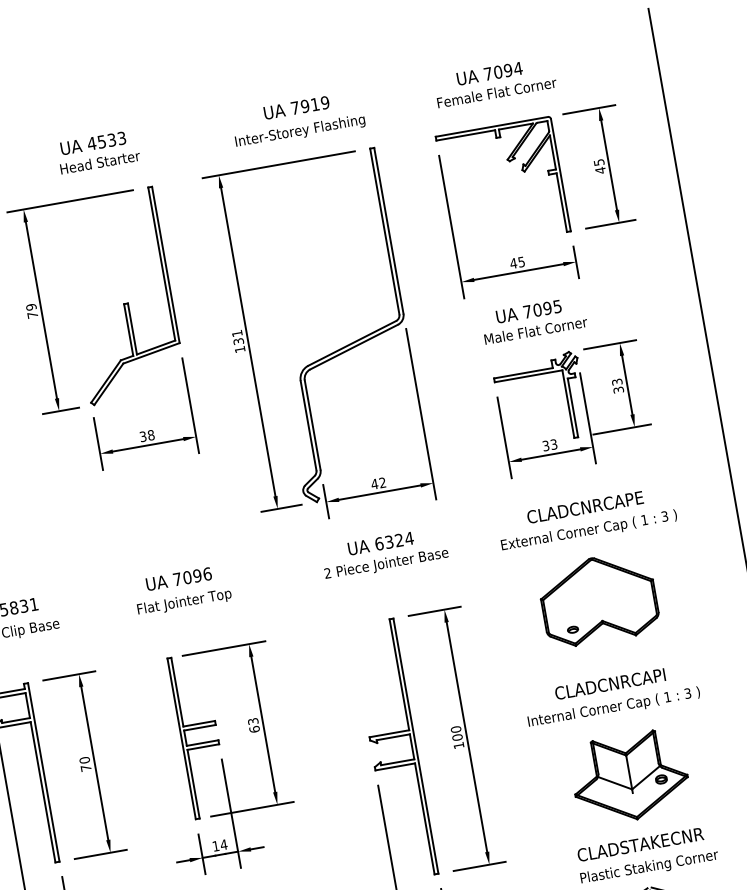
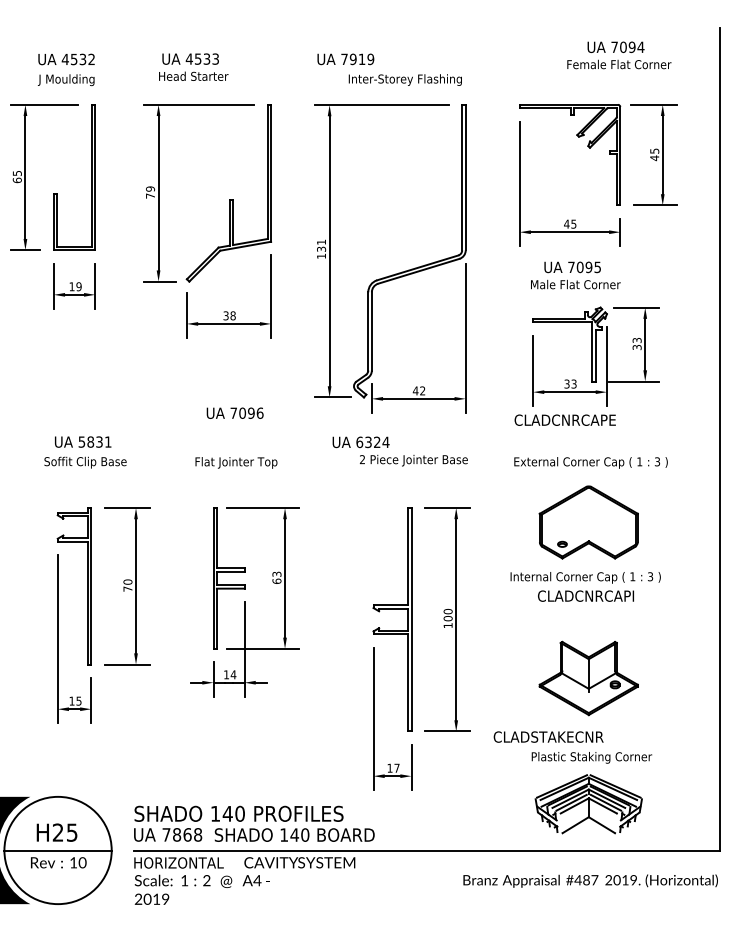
text: (495, 82) -> (619, 55), moved
text: (296, 108) -> (345, 59), moved
text: (98, 151) -> (193, 66), moved
text: (584, 506) -> (564, 419), moved
text: (380, 543) -> (360, 442), moved
text: (178, 578) -> (234, 412), moved
text: (613, 707) -> (585, 577), moved
text: (640, 844) -> (548, 736), moved

